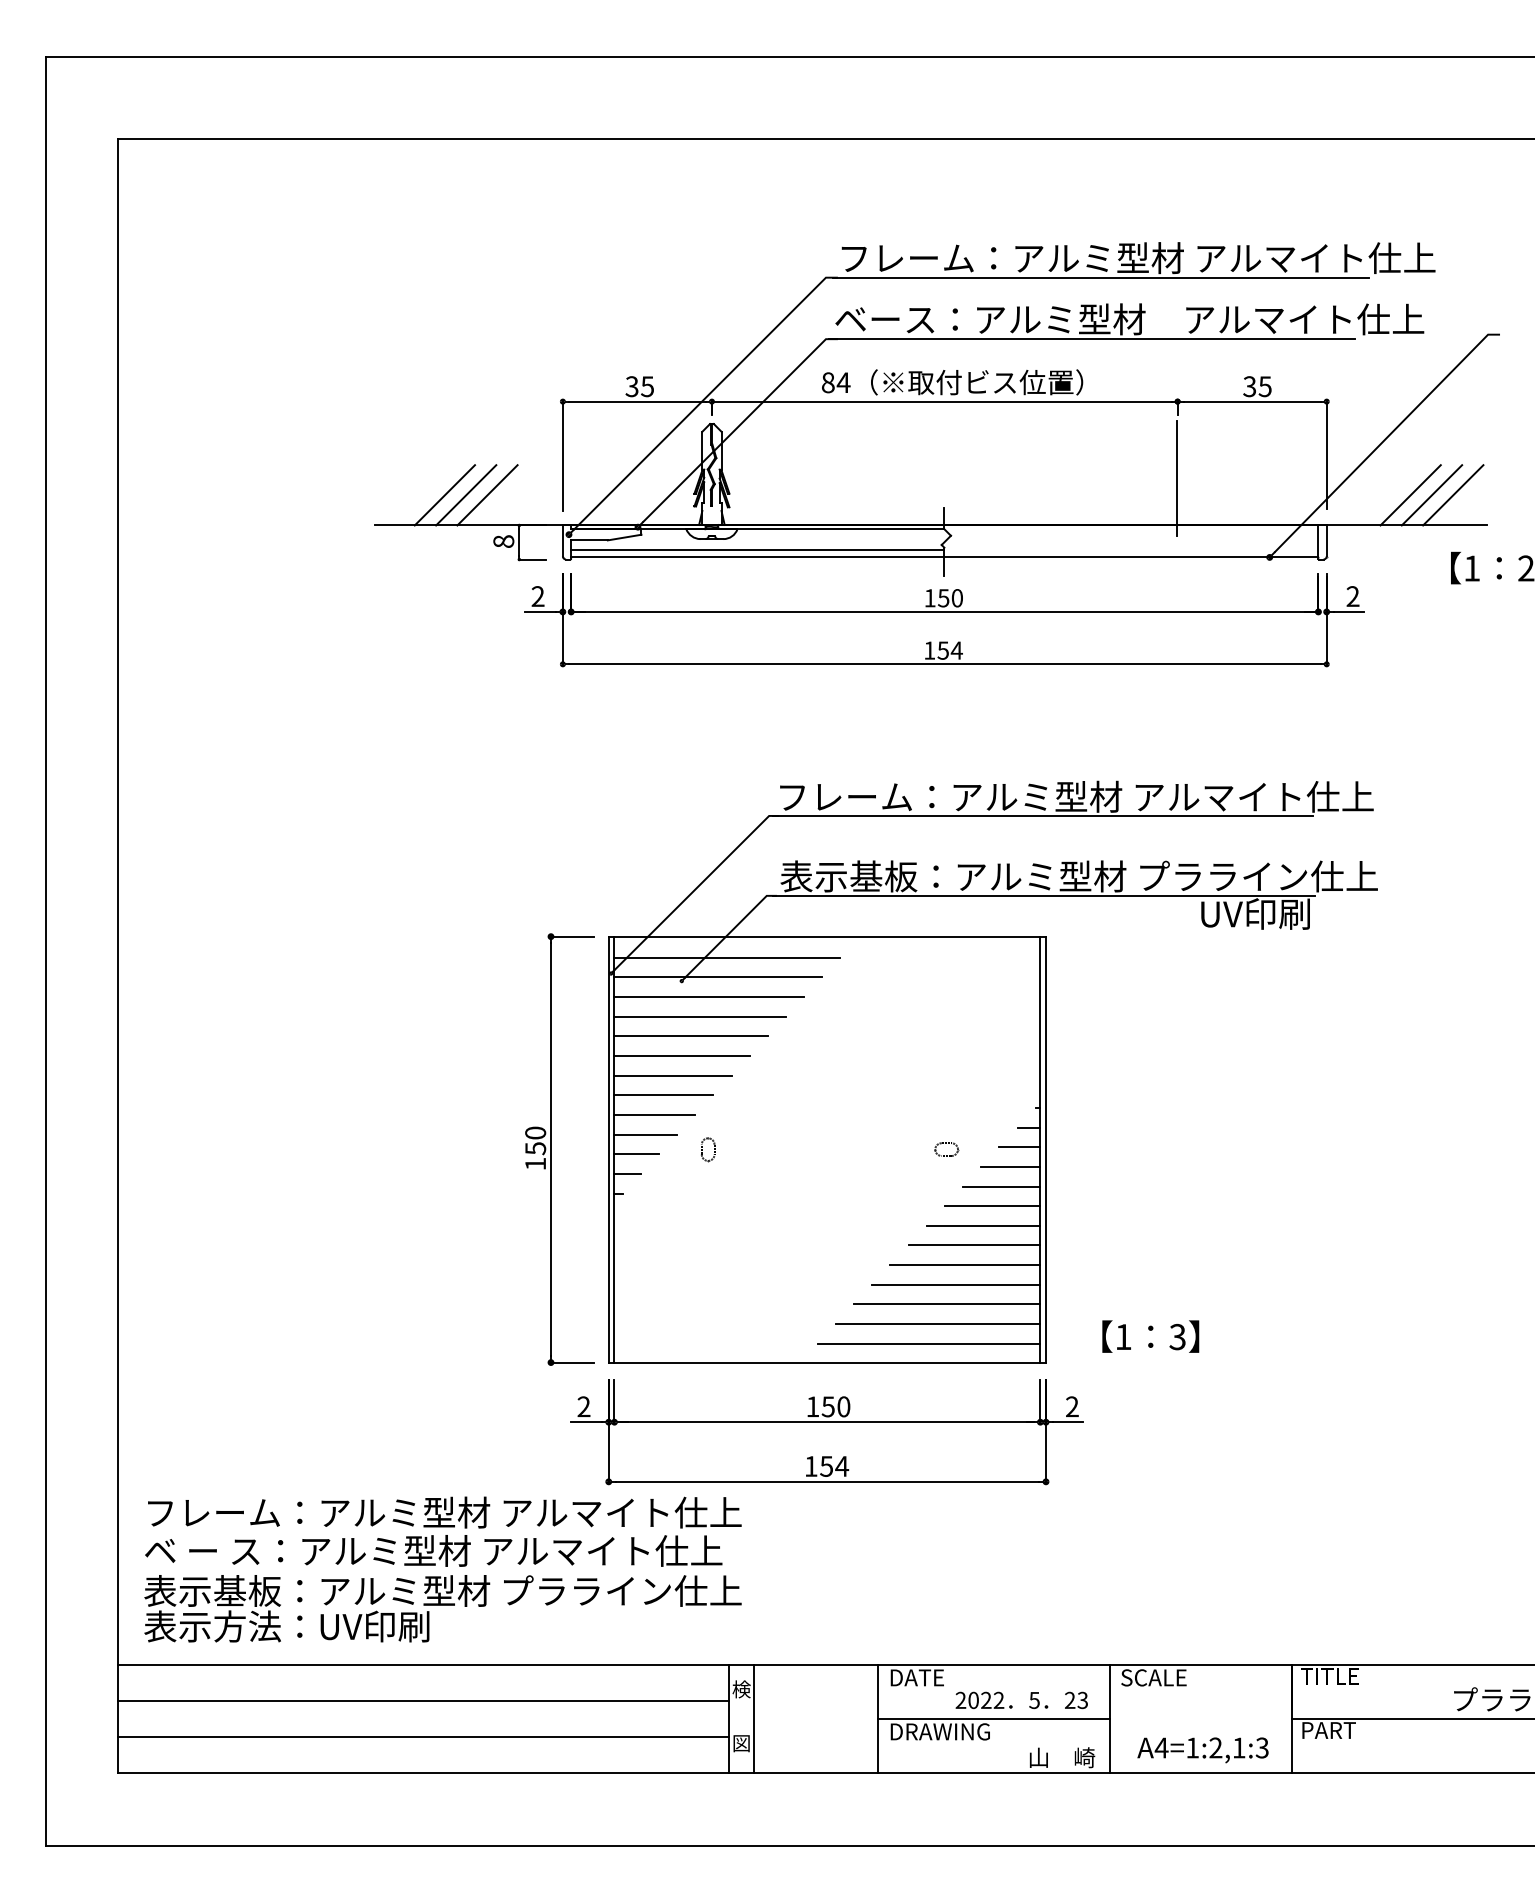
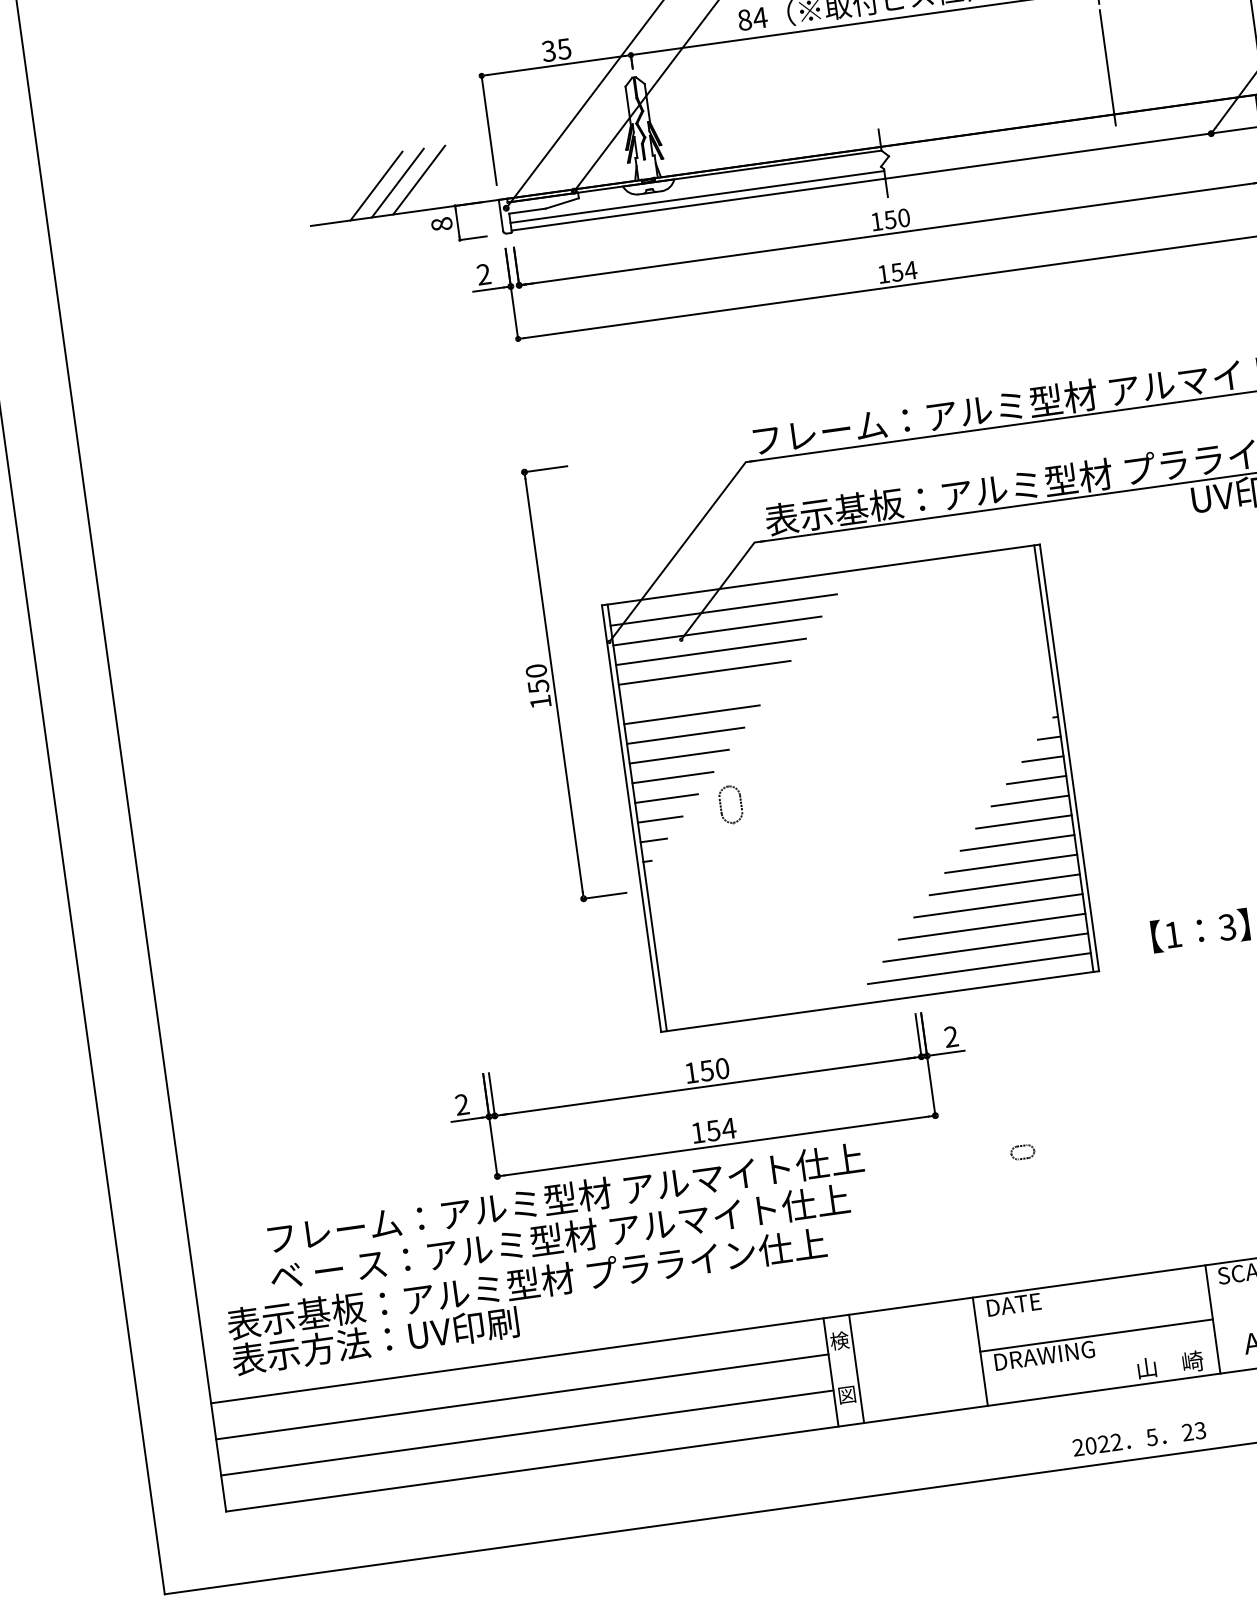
line: (690, 1036) -> (697, 694), removed
part: (551, 1149) -> (554, 685), moved
part: (708, 1149) -> (731, 804), size x1.6
part: (946, 1149) -> (1022, 1152), moved
part: (826, 1432) -> (708, 1096), moved
text: (443, 1531) -> (567, 1217), moved
text: (1021, 1700) -> (1139, 1439), moved

